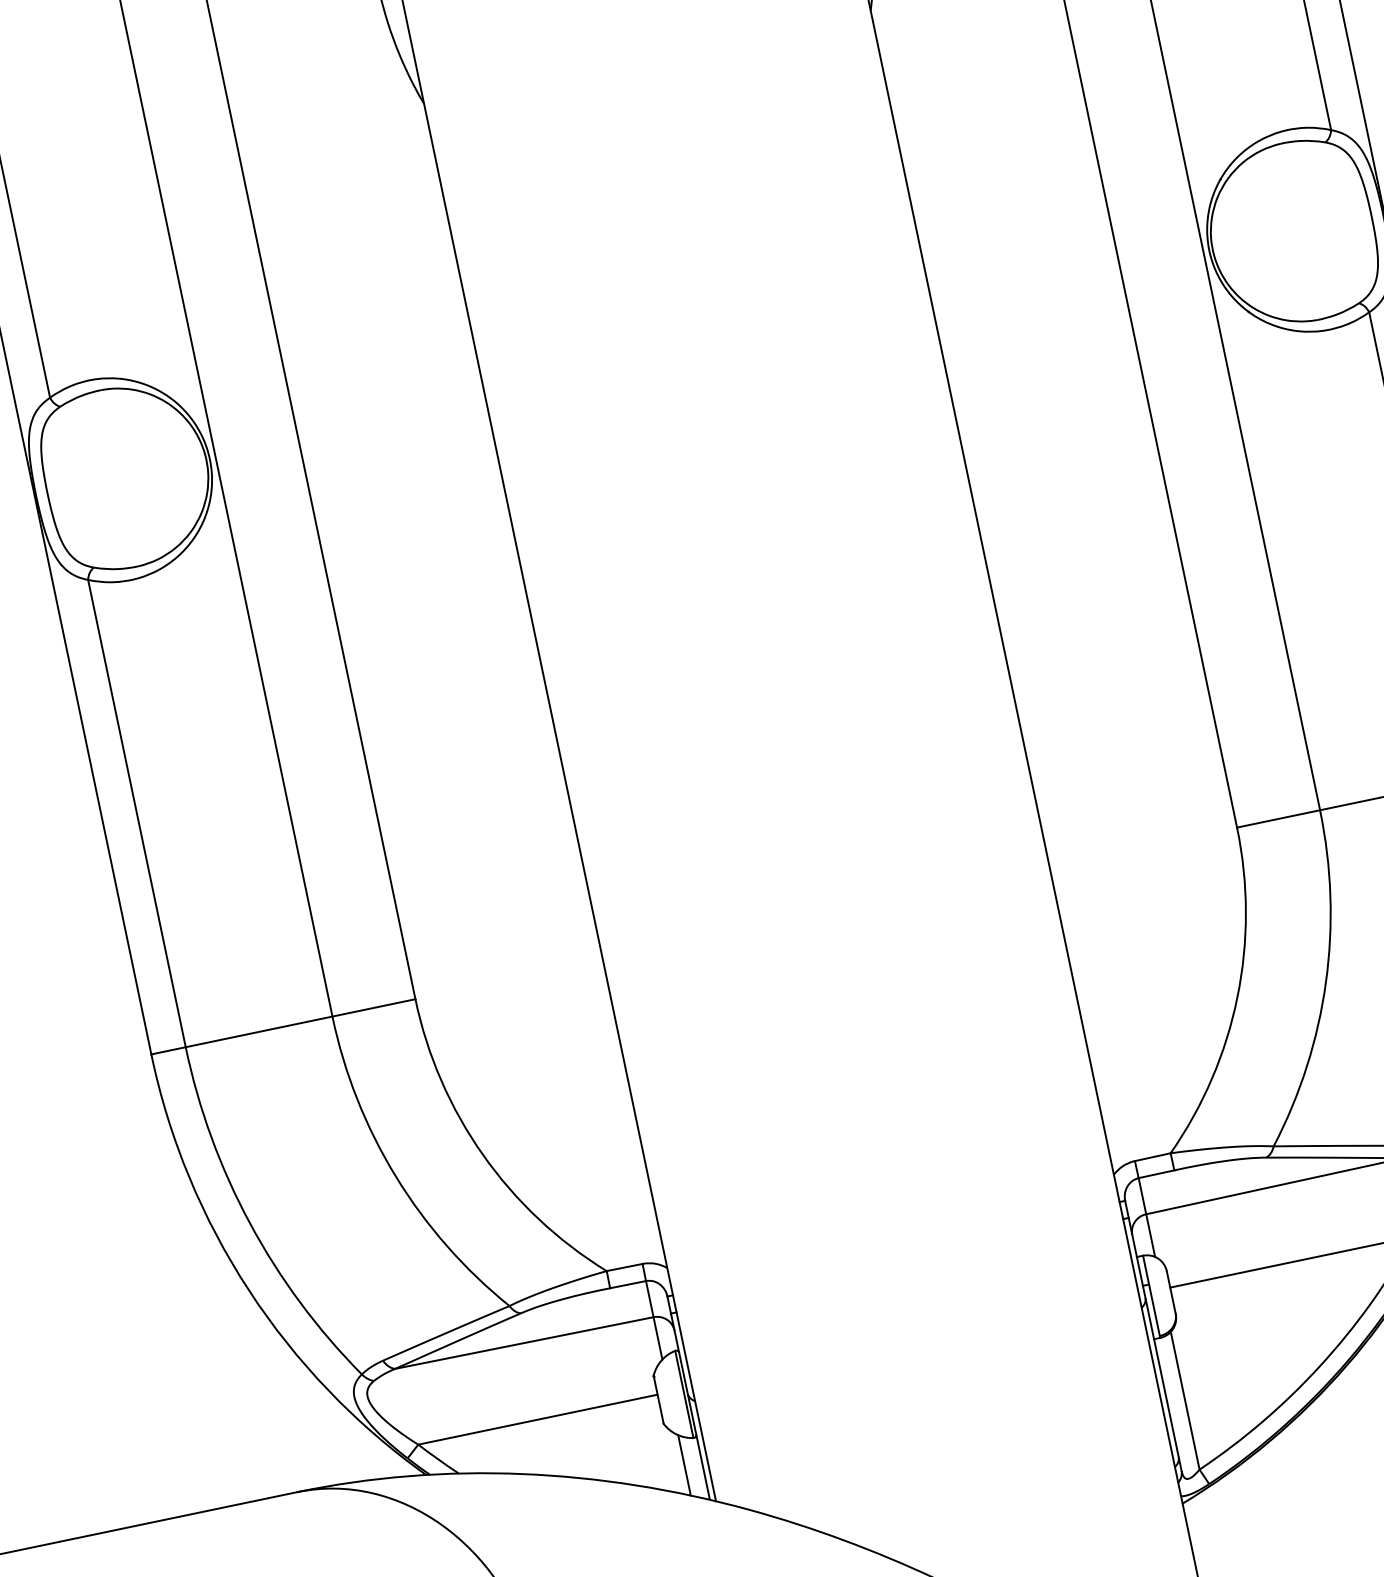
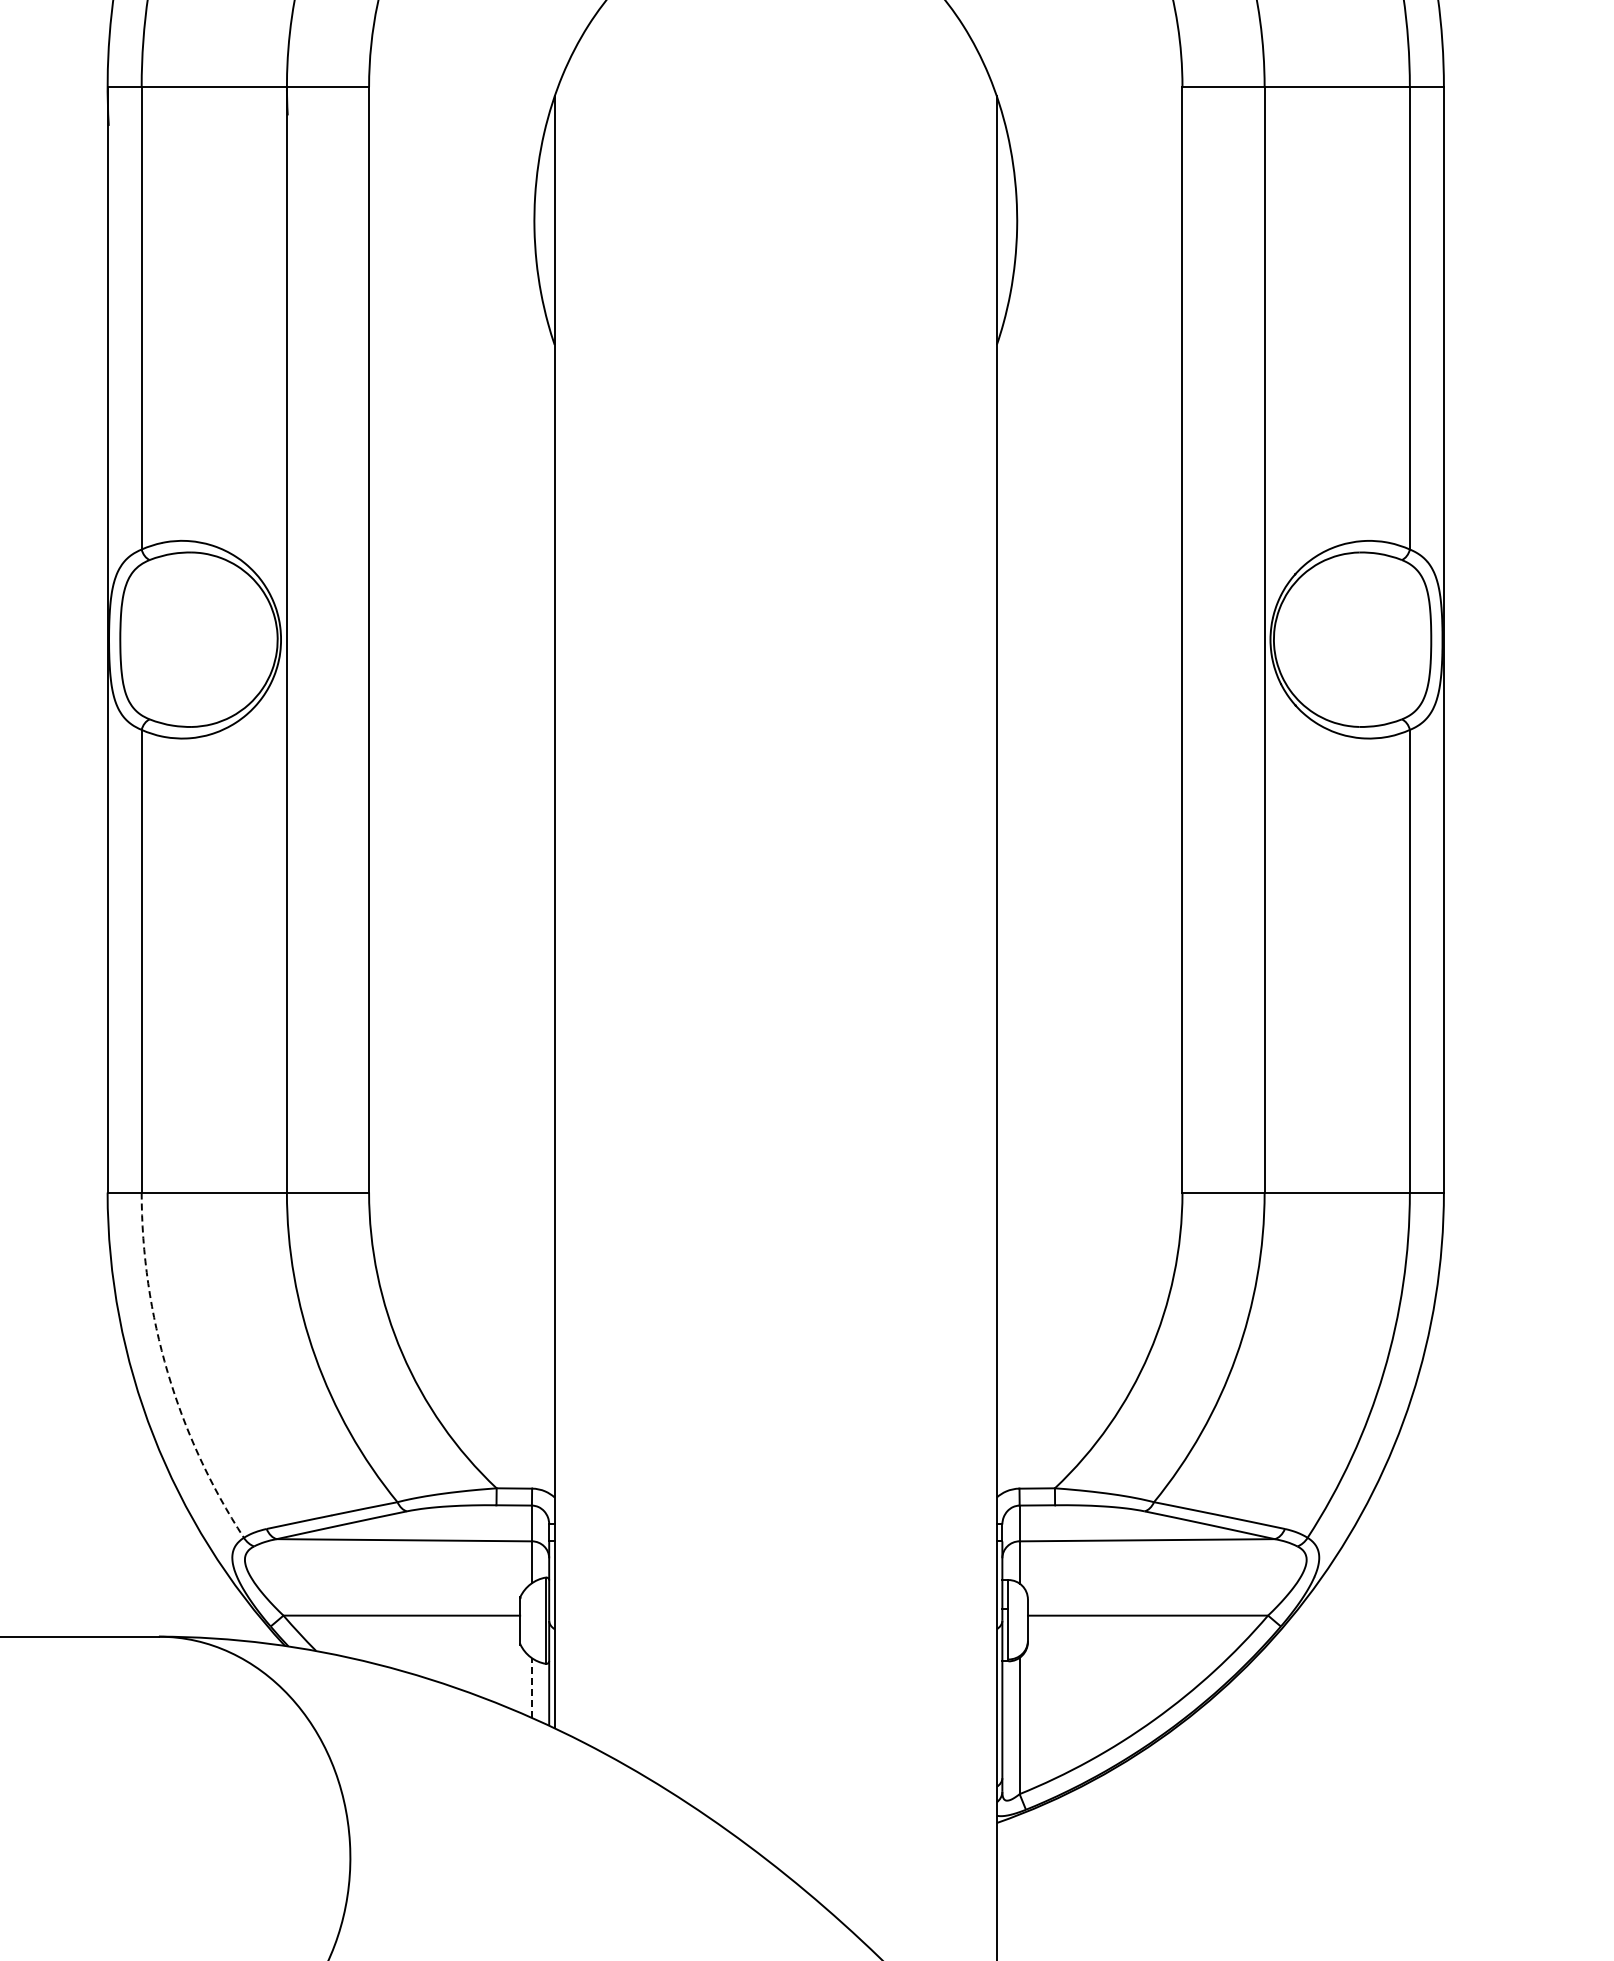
arc: (249, 1223) -> (167, 1372), solid -> dashed
line: (684, 1465) -> (531, 1688), solid -> dashed

